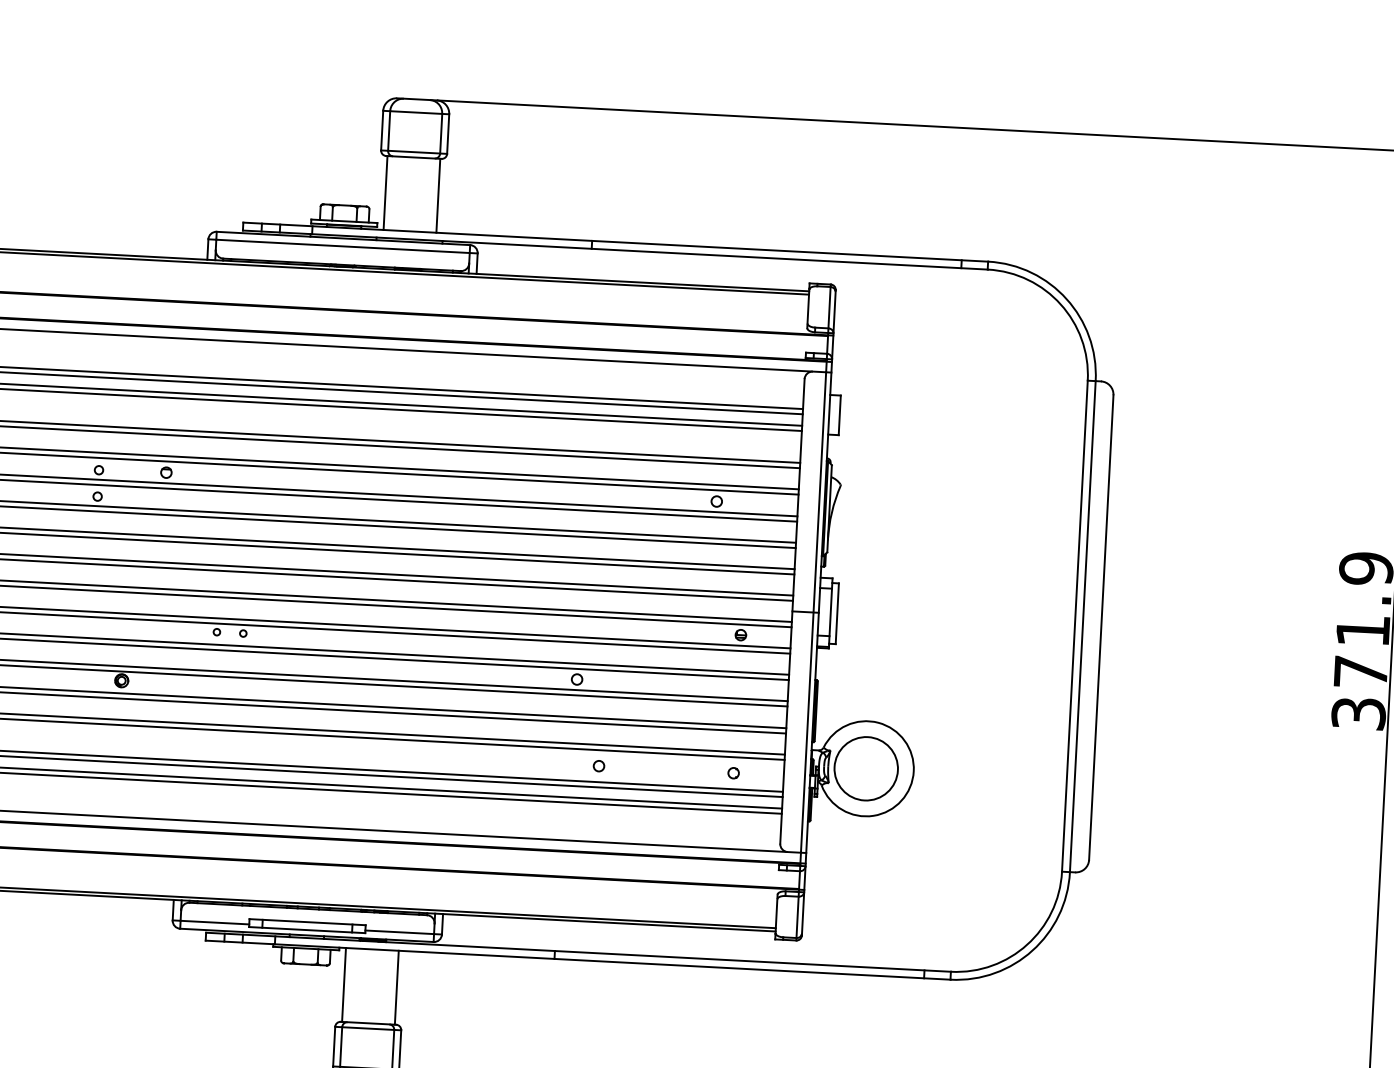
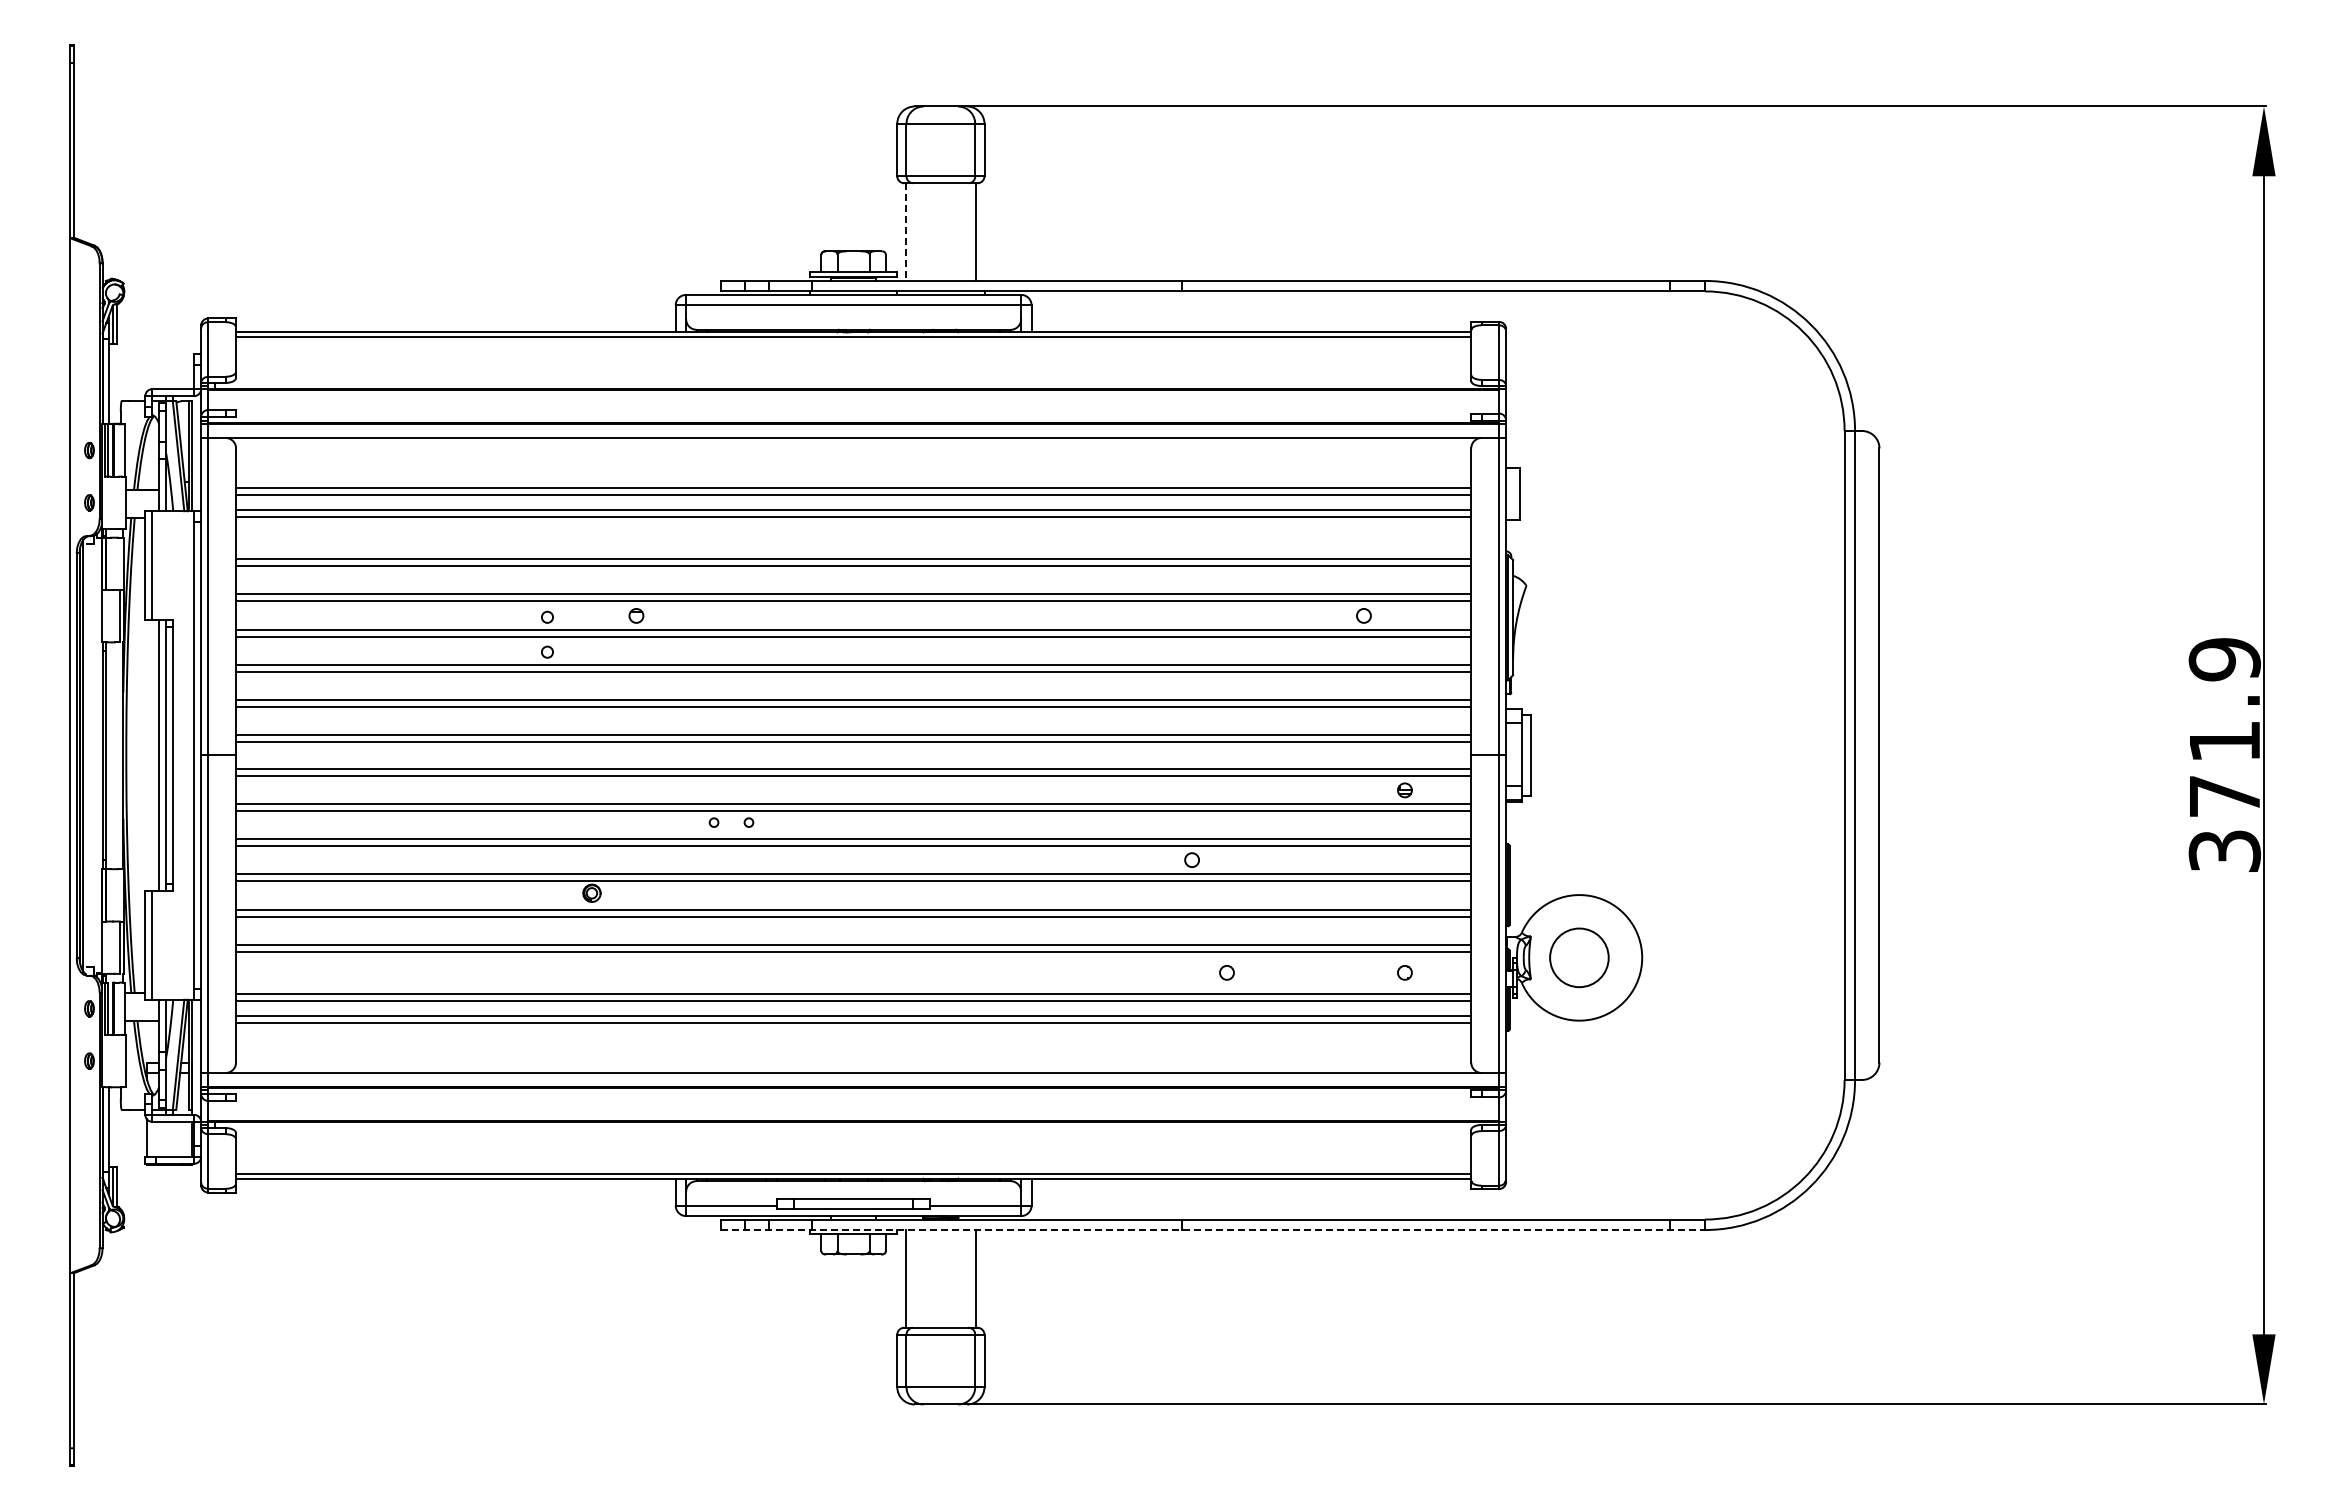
line: (385, 193) -> (906, 232), solid -> dashed
circle: (866, 768) -> (1579, 957), size x0.7
line: (578, 960) -> (1213, 1230), solid -> dashed

